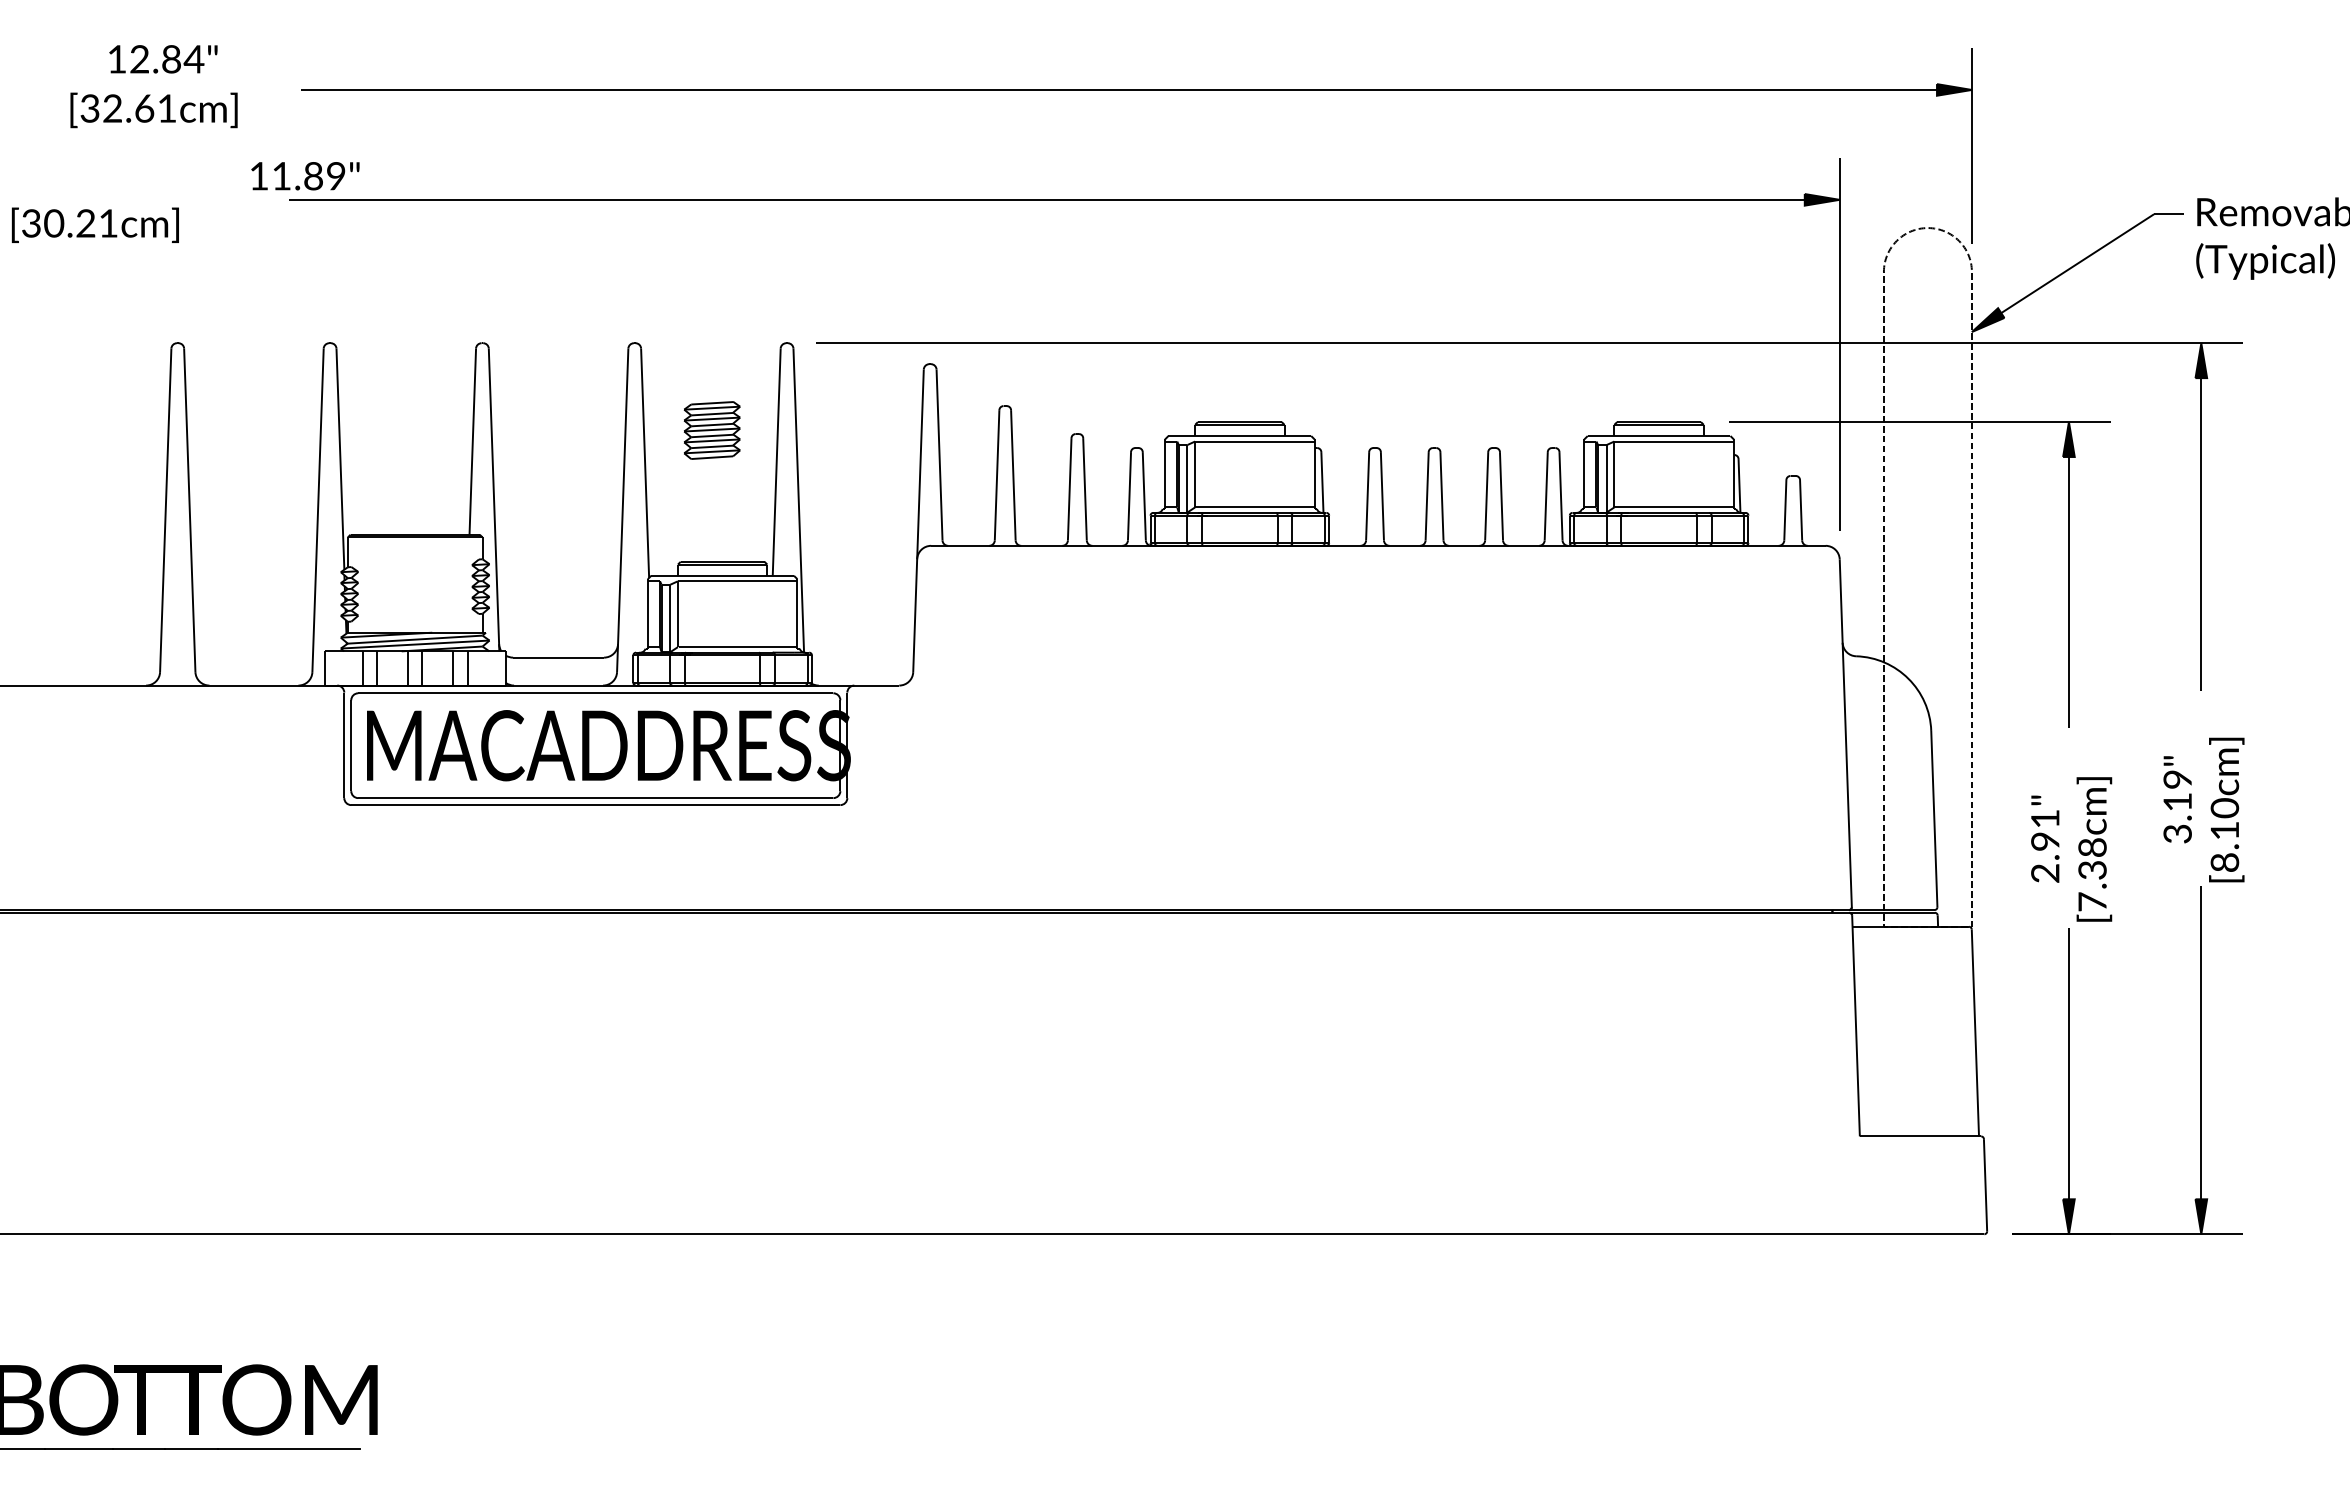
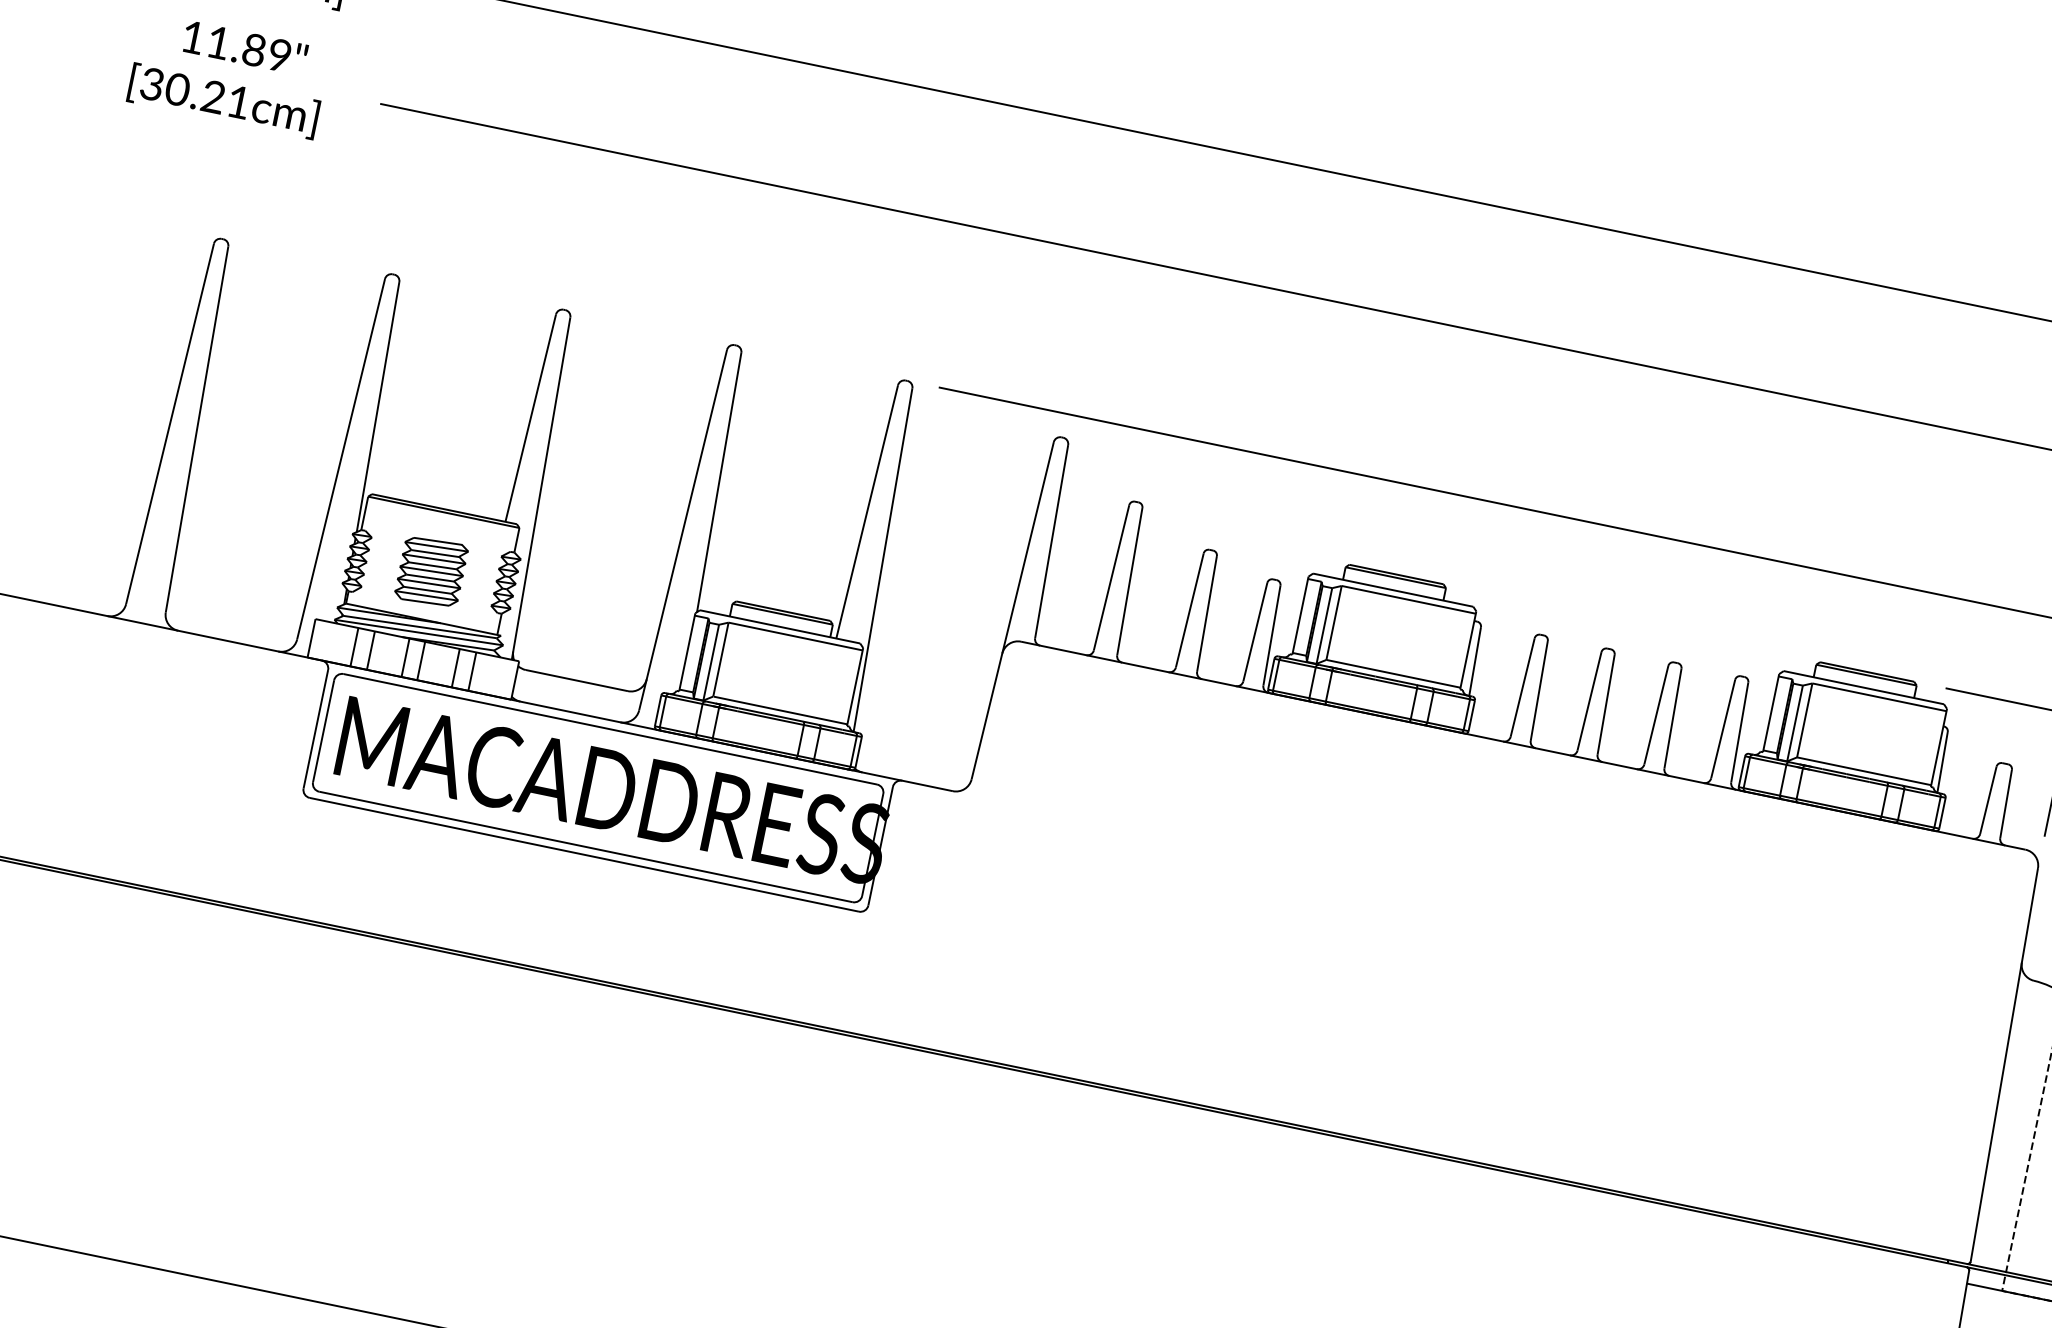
text: (305, 176) -> (245, 48), moved
text: (94, 224) -> (222, 100), moved
part: (711, 430) -> (430, 571), moved

